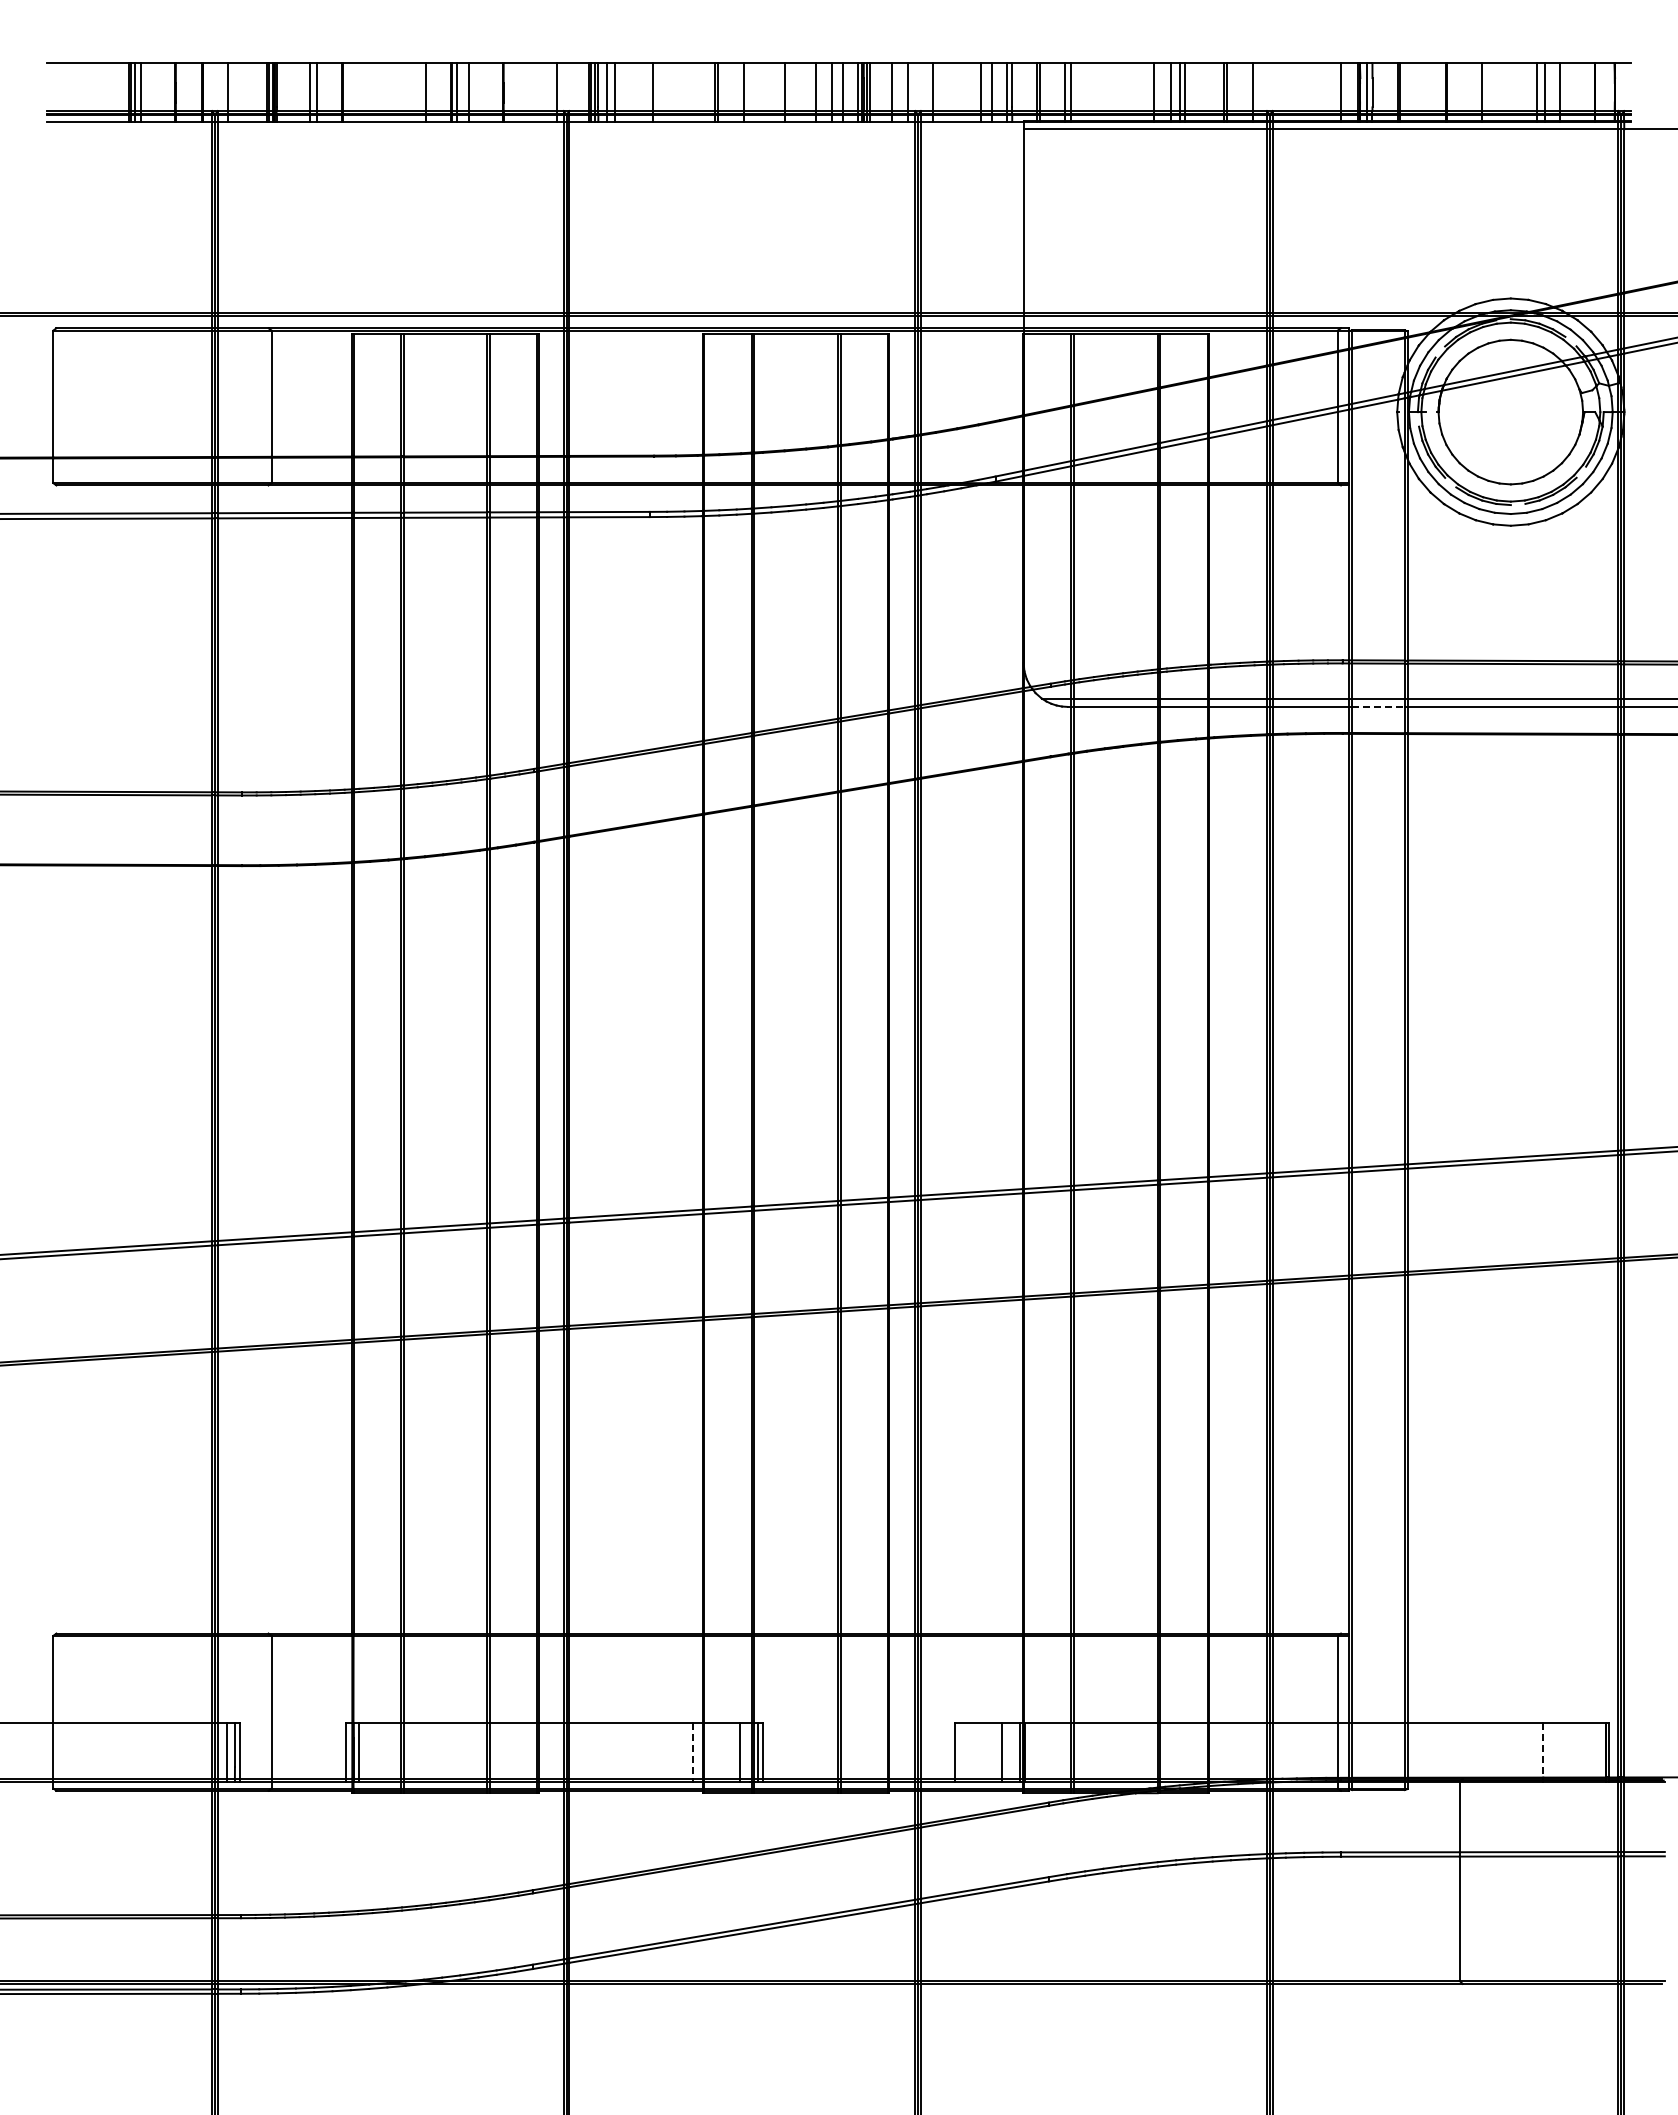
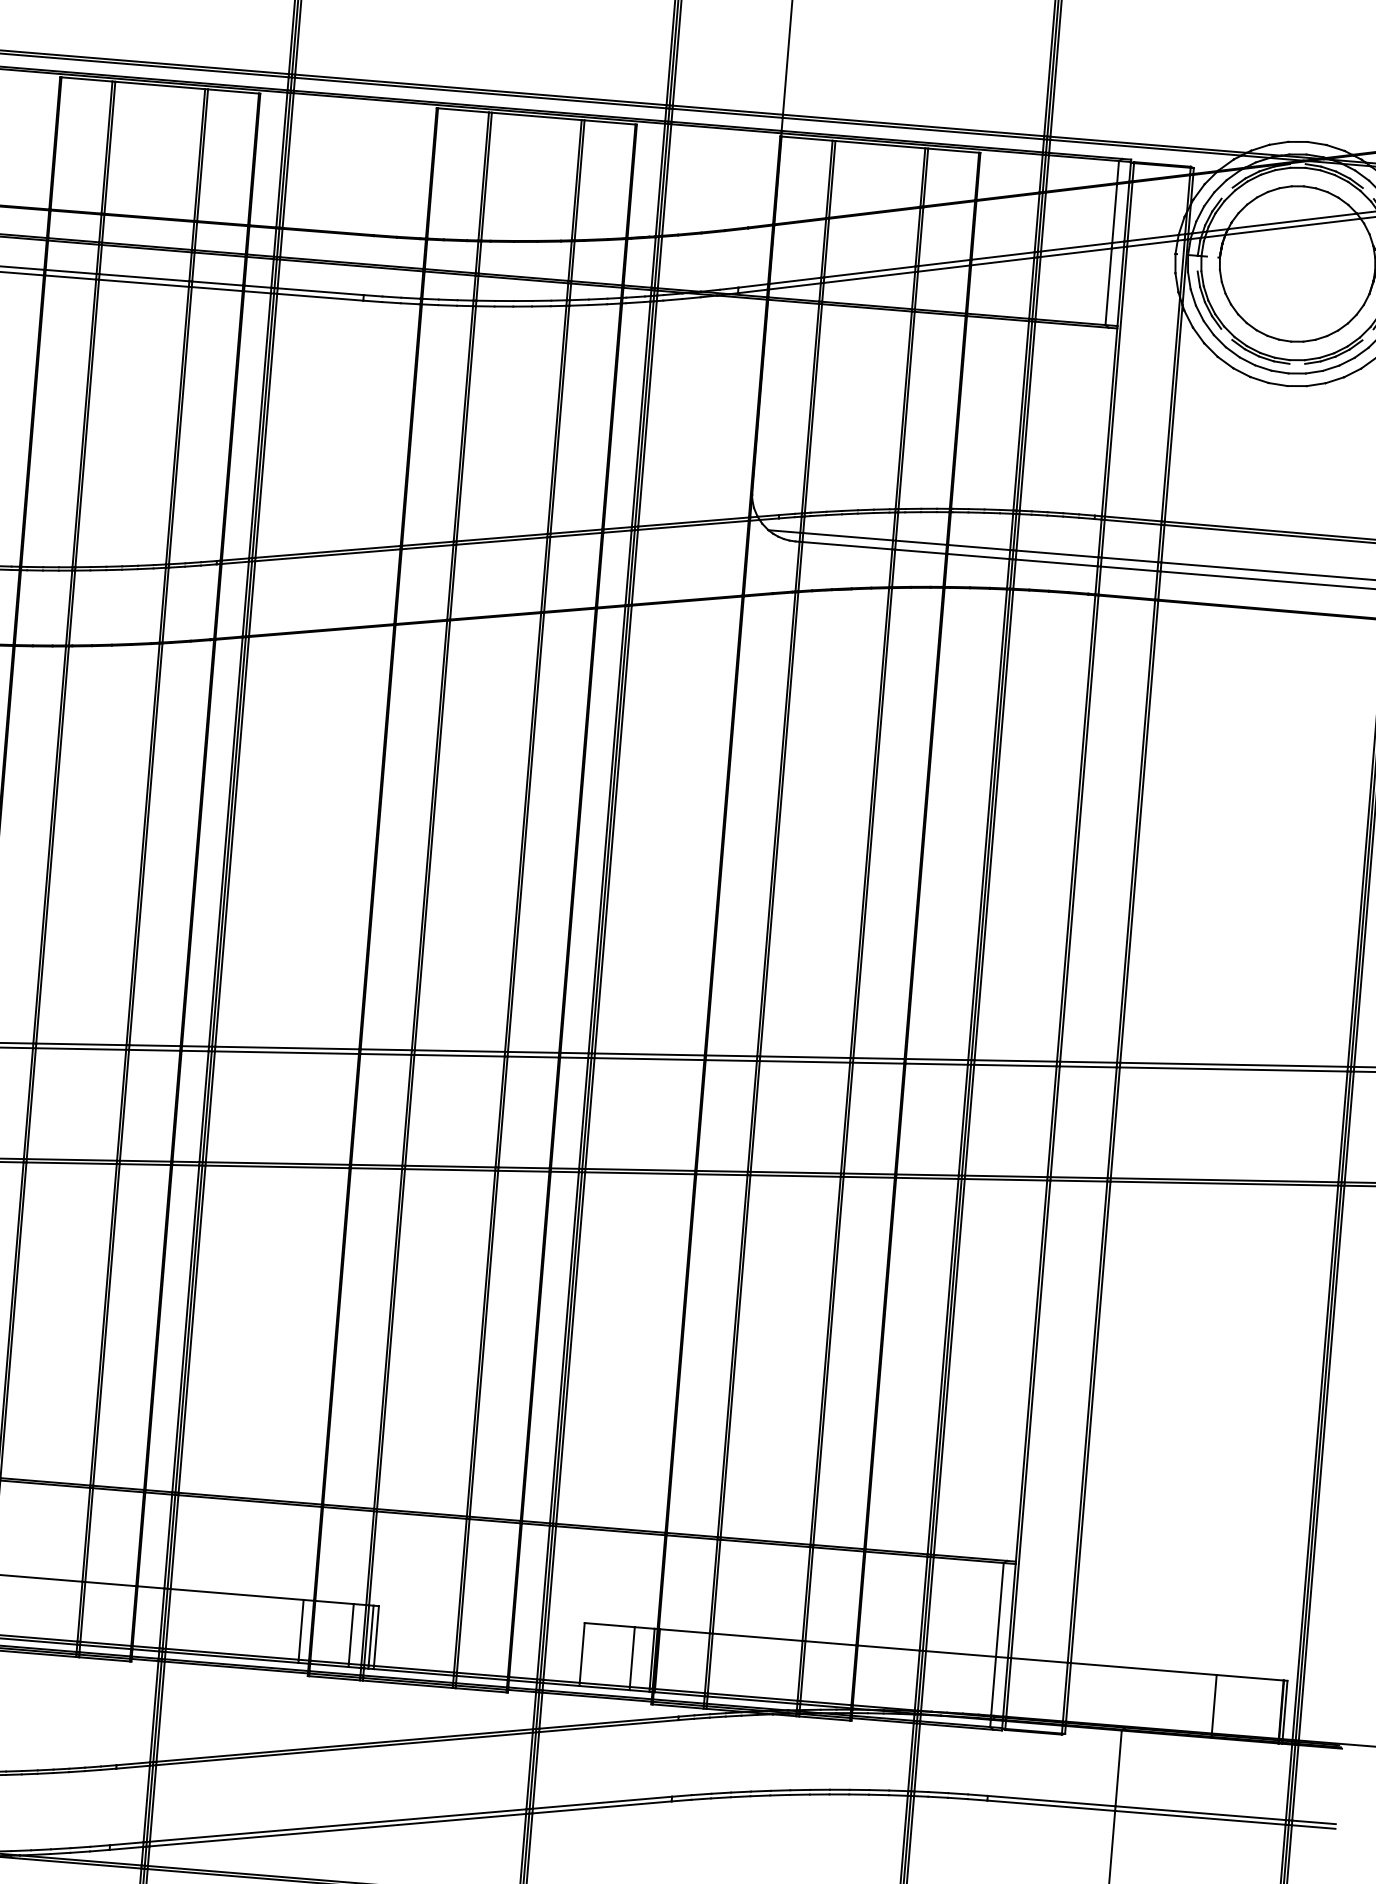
line: (1378, 706) -> (1129, 568), dashed -> solid
line: (693, 1750) -> (301, 1629), dashed -> solid
line: (1543, 1750) -> (1214, 1704), dashed -> solid

